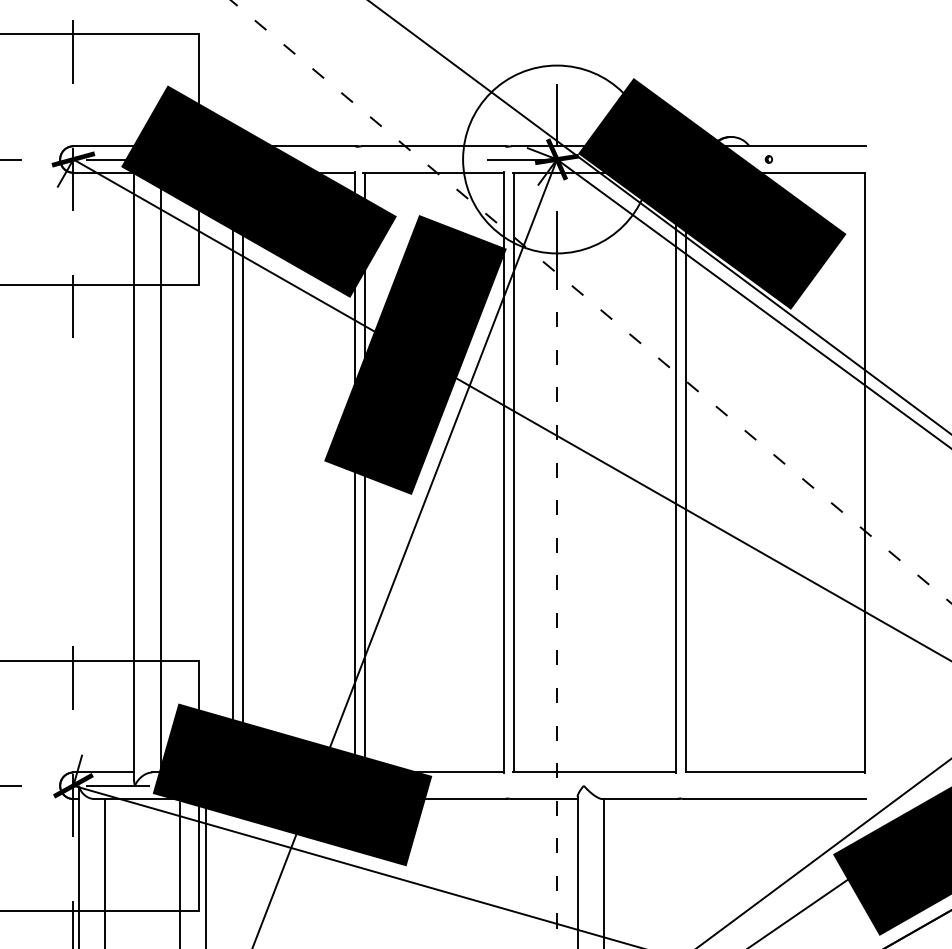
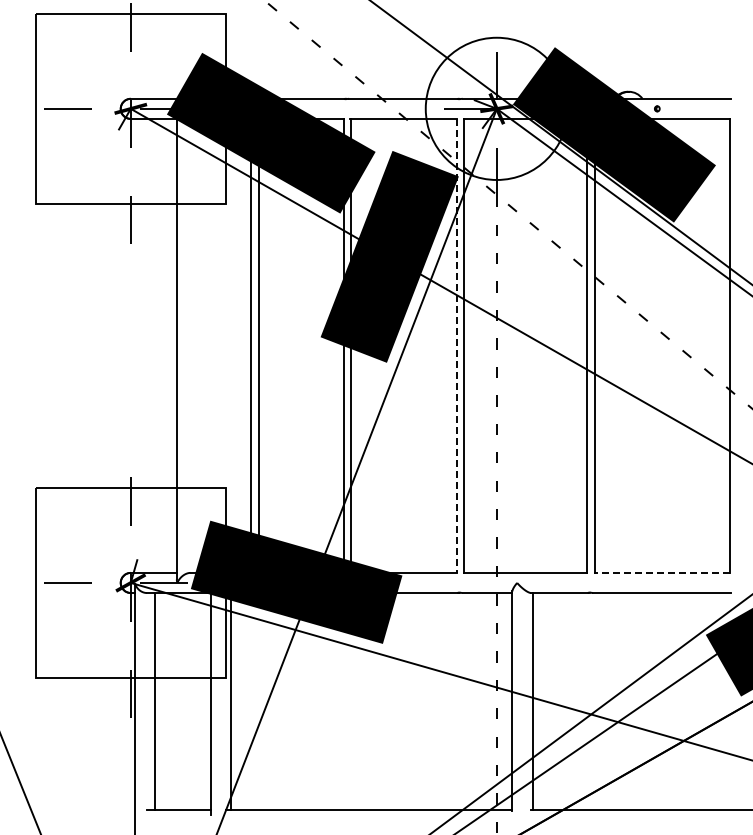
line: (160, 472) -> (196, 345), removed
line: (503, 473) -> (456, 346), solid -> dashed
line: (774, 771) -> (661, 572), solid -> dashed

